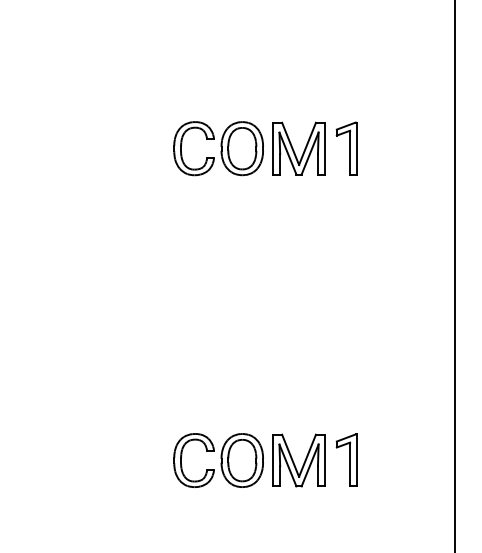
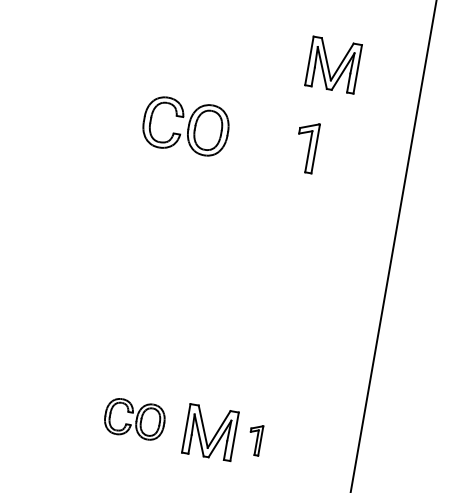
part: (298, 148) -> (333, 64), moved
part: (346, 459) -> (255, 439), size x0.6
part: (218, 460) -> (134, 419), size x0.7

